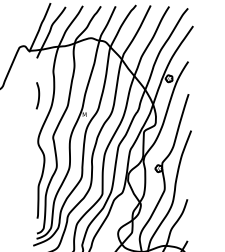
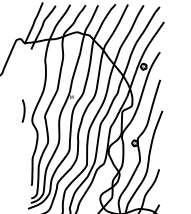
curve: (38, 95) -> (24, 110), moved

